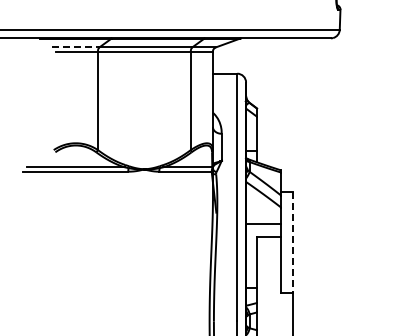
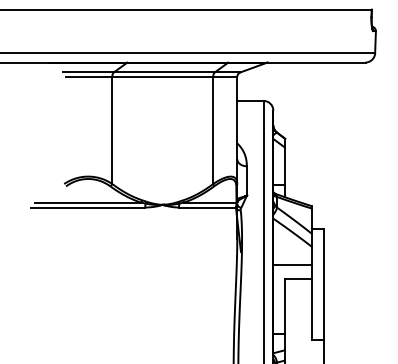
line: (75, 47) -> (87, 72), dashed -> solid
line: (292, 242) -> (323, 284), dashed -> solid

